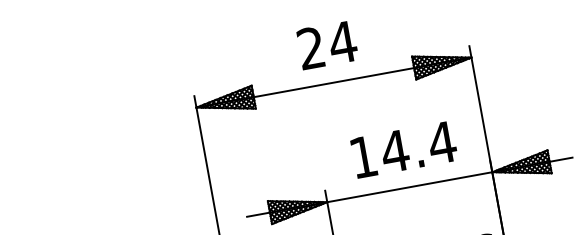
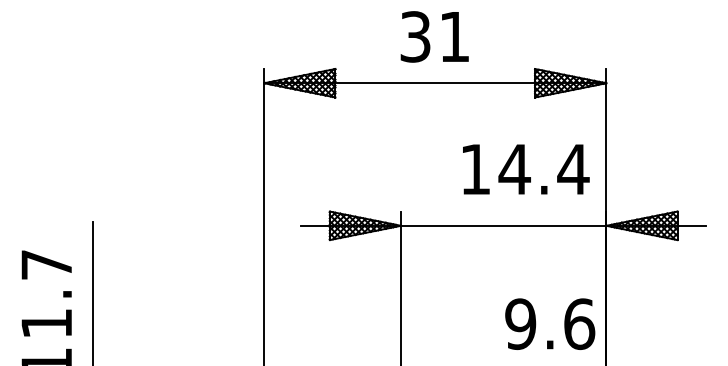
text: (327, 45) -> (435, 36), 24 -> 31
text: (404, 149) -> (526, 169), moved

